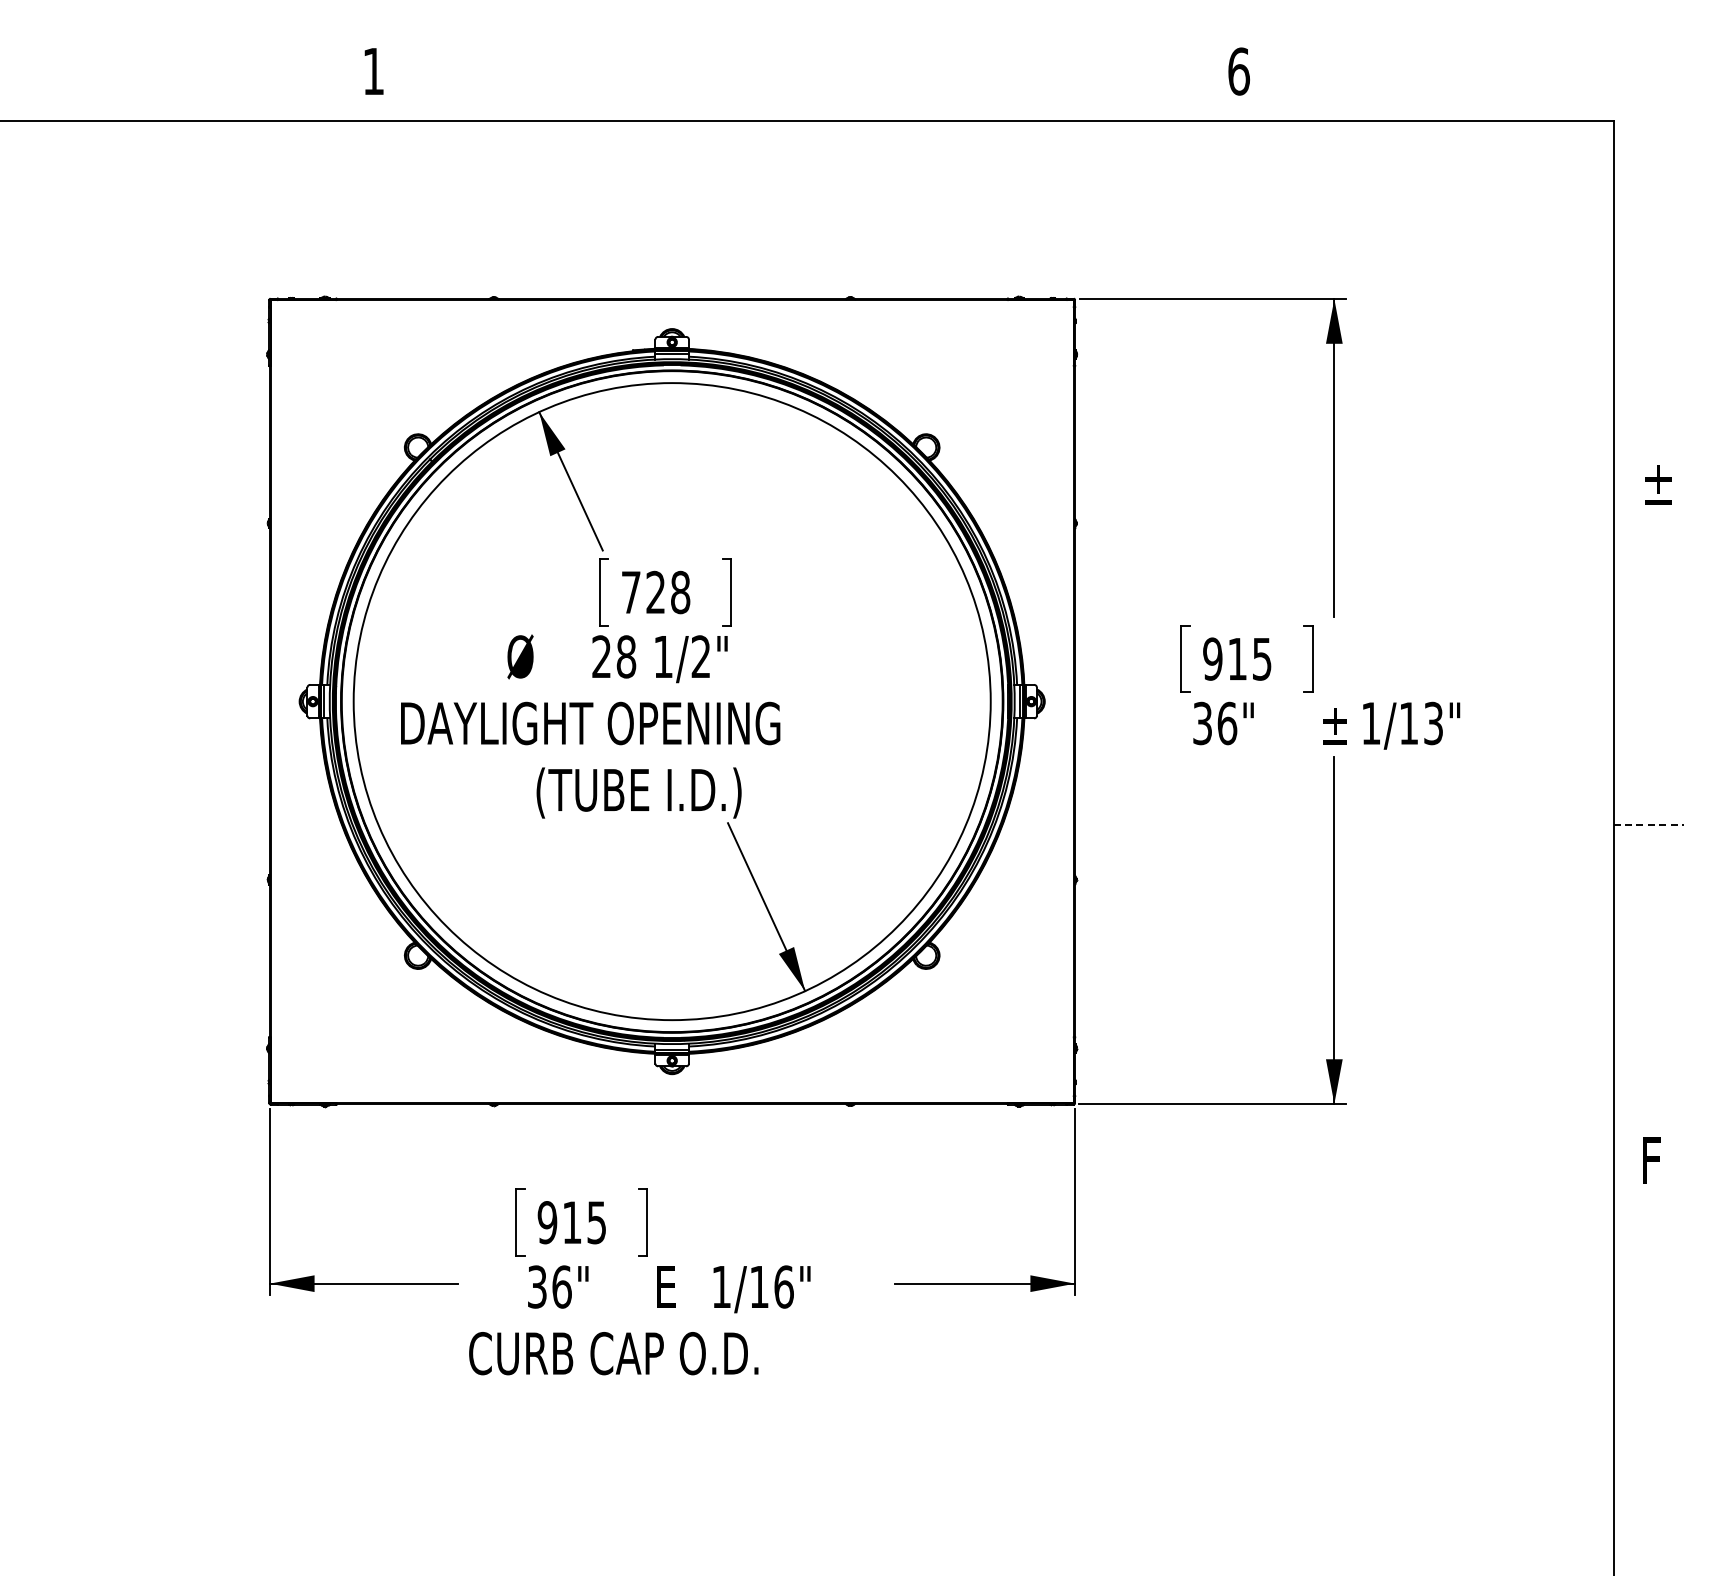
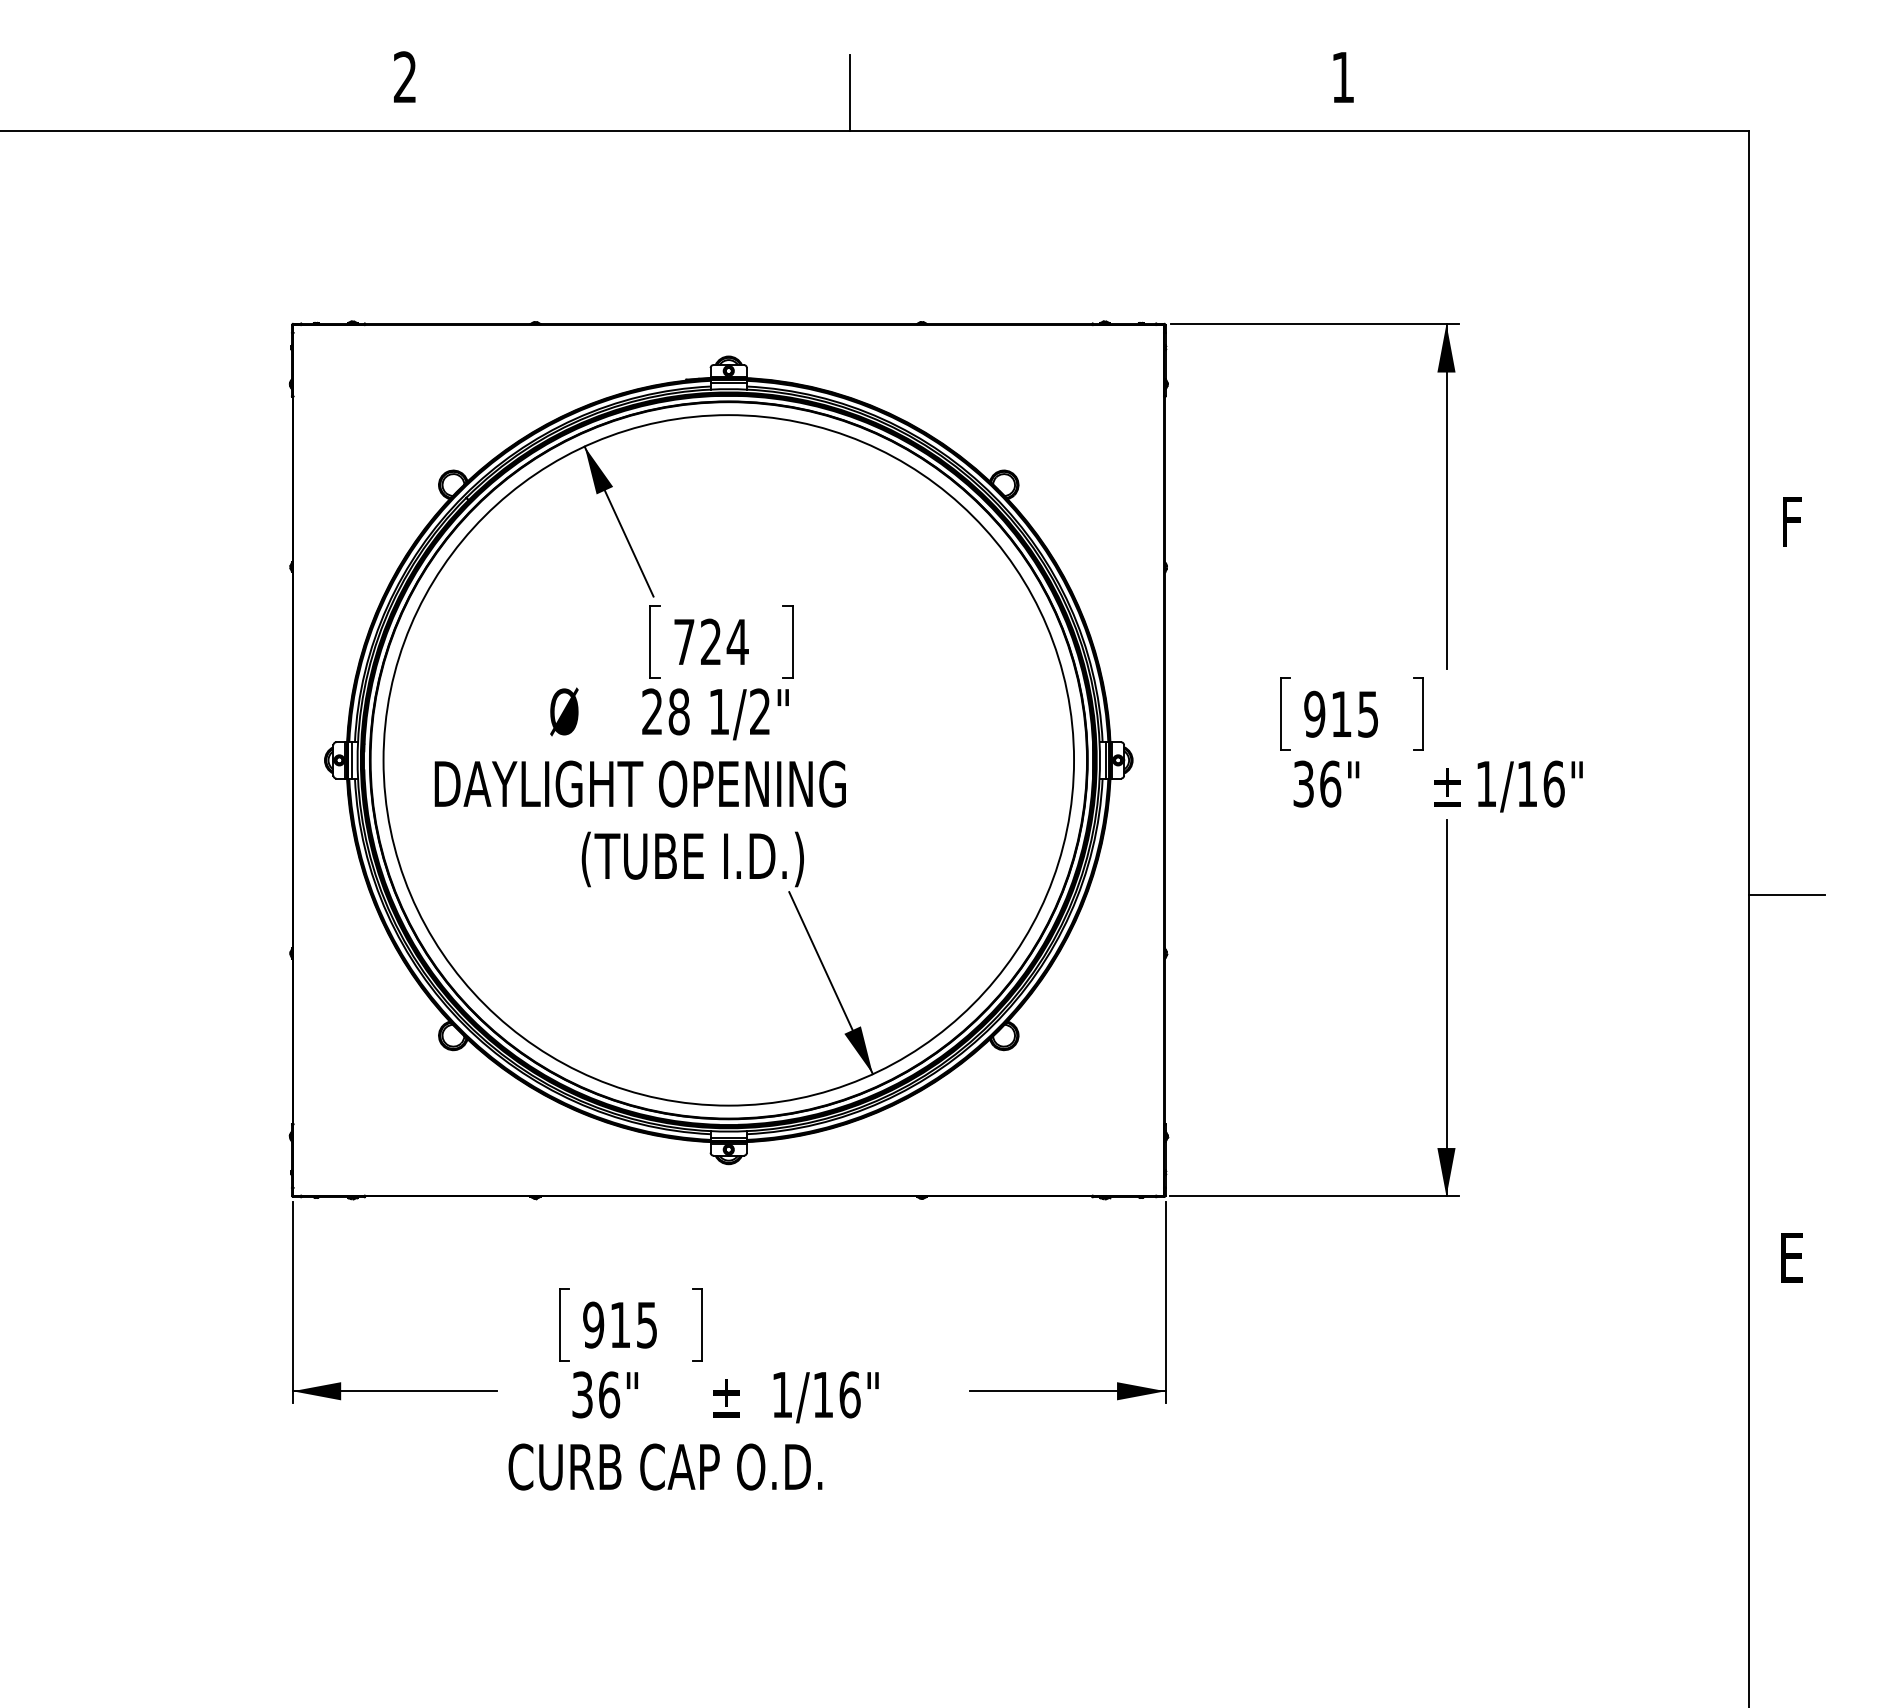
text: (373, 70) -> (405, 76), 1 -> 2
text: (1238, 71) -> (1342, 77), 6 -> 1
line: (783, 85) -> (849, 92), added
text: (1658, 481) -> (1797, 521), ± -> F
text: (680, 592) -> (737, 642), 728 -> 724
text: (1433, 723) -> (1553, 784), 1/13" -> 1/16"
line: (1649, 825) -> (1788, 894), dashed -> solid
text: (1655, 1160) -> (1794, 1257), F -> E
text: (669, 1286) -> (725, 1394), E -> ±

